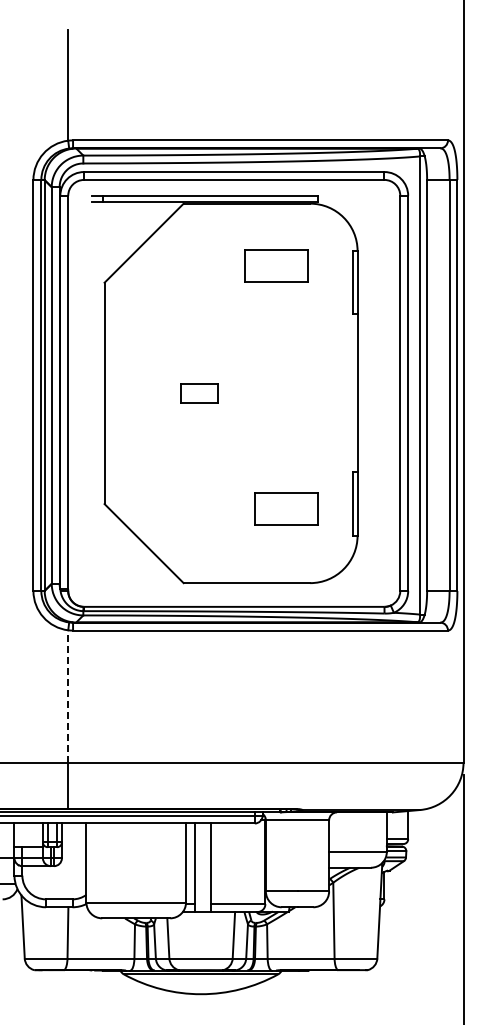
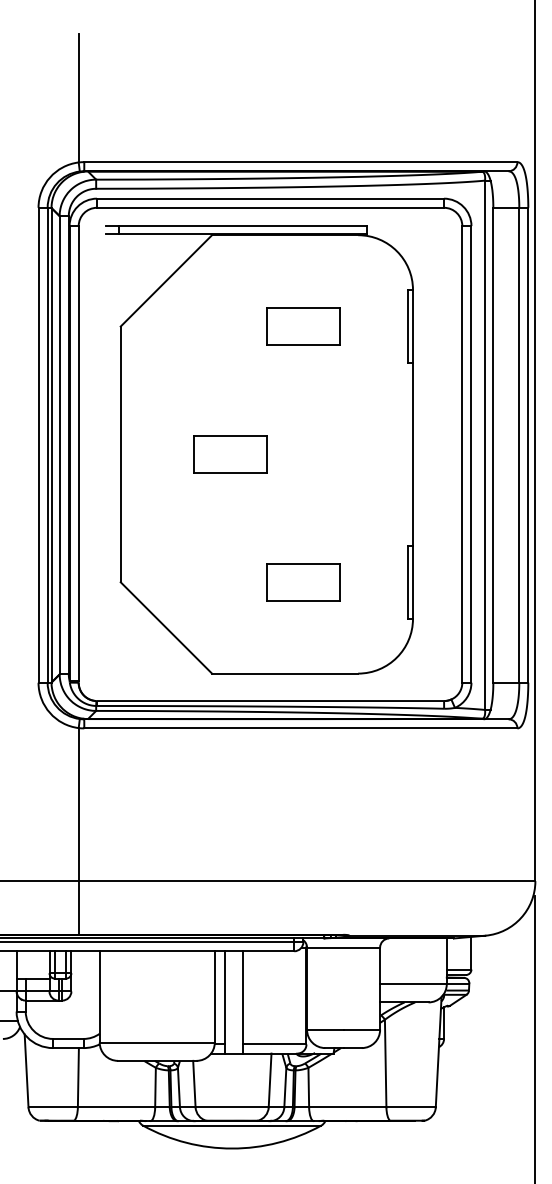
part: (276, 265) -> (303, 326), moved
part: (199, 393) -> (230, 454), size x1.67
part: (286, 508) -> (303, 581), moved
line: (68, 696) -> (79, 804), dashed -> solid

